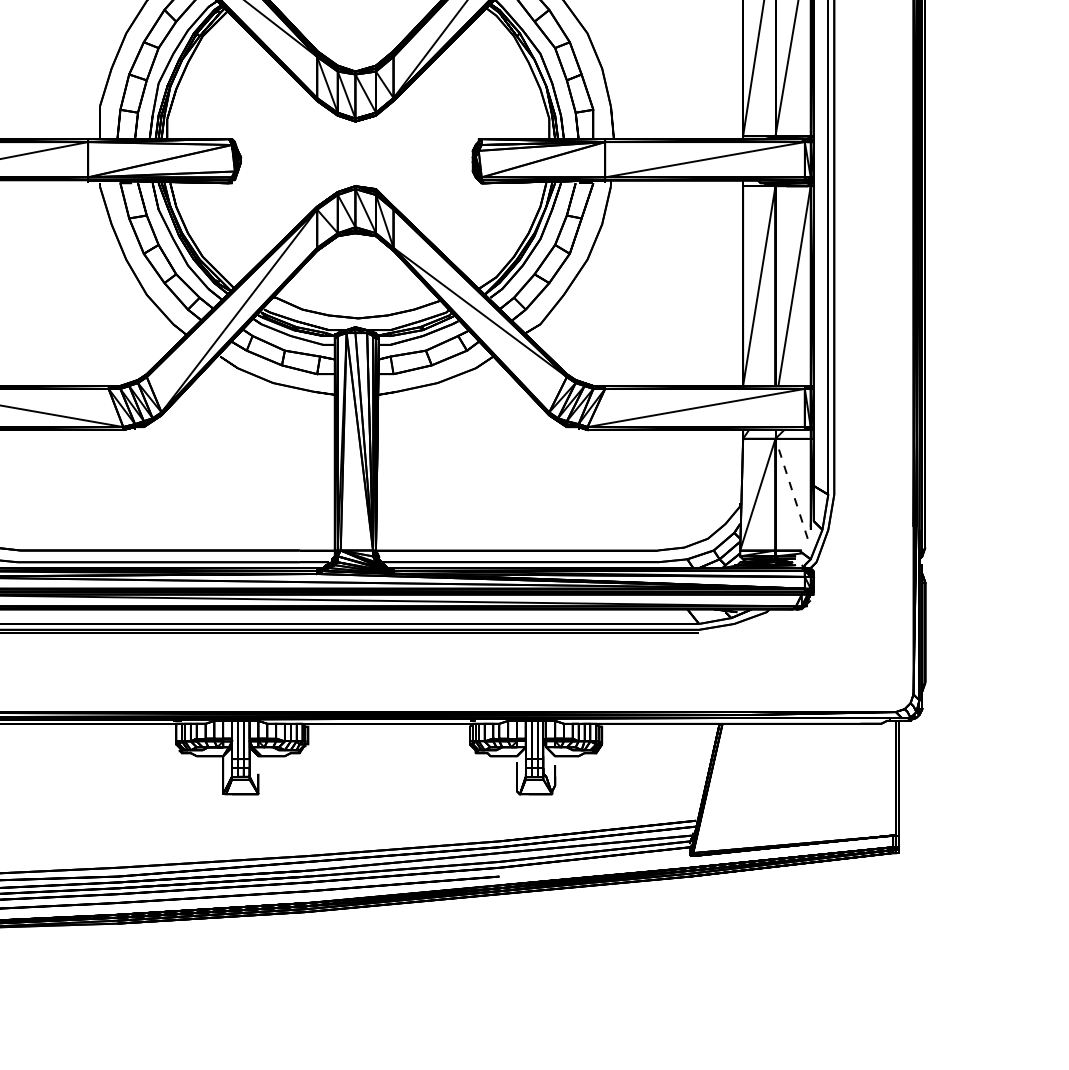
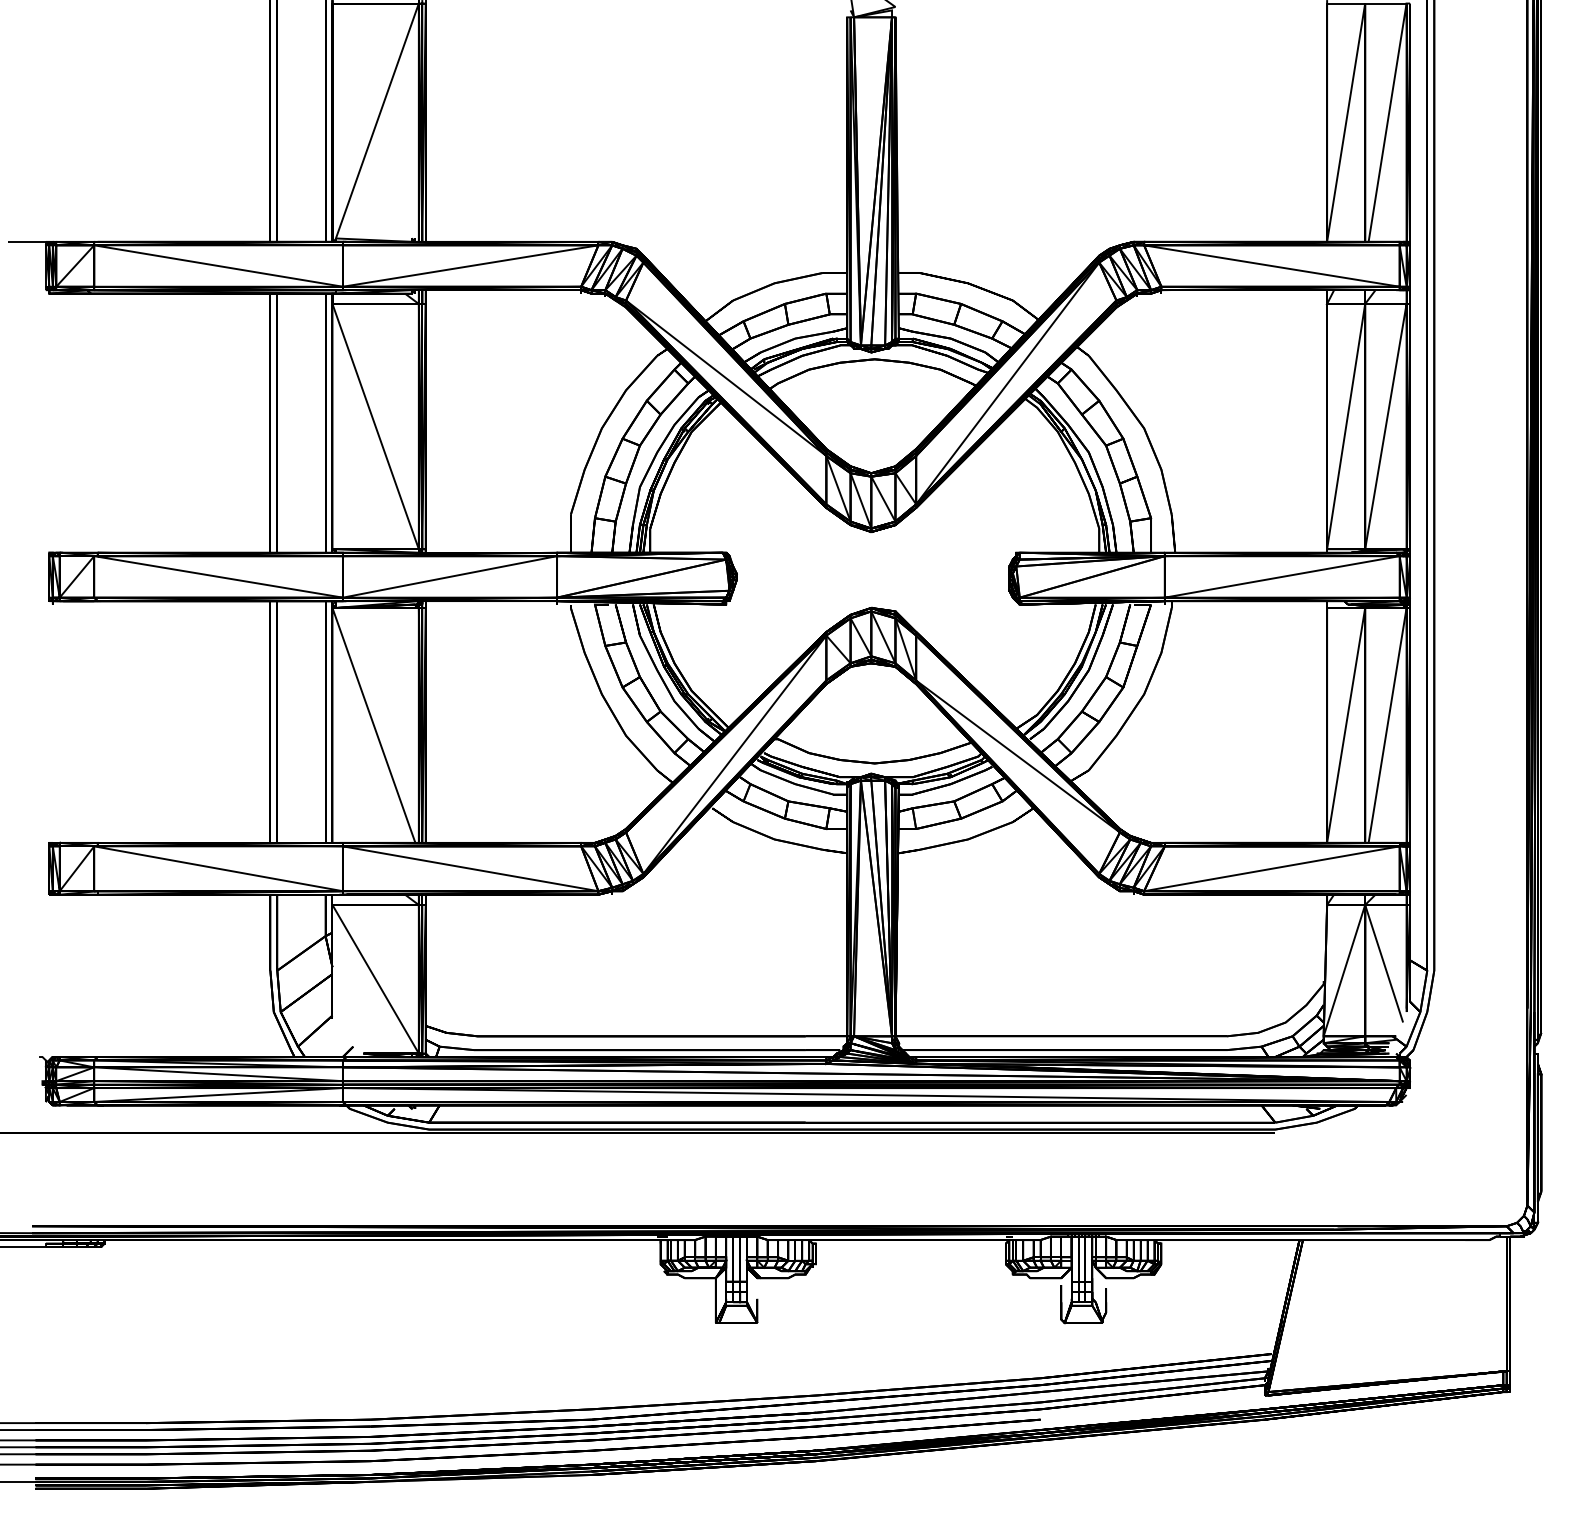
line: (791, 488) -> (1384, 963), dashed -> solid

